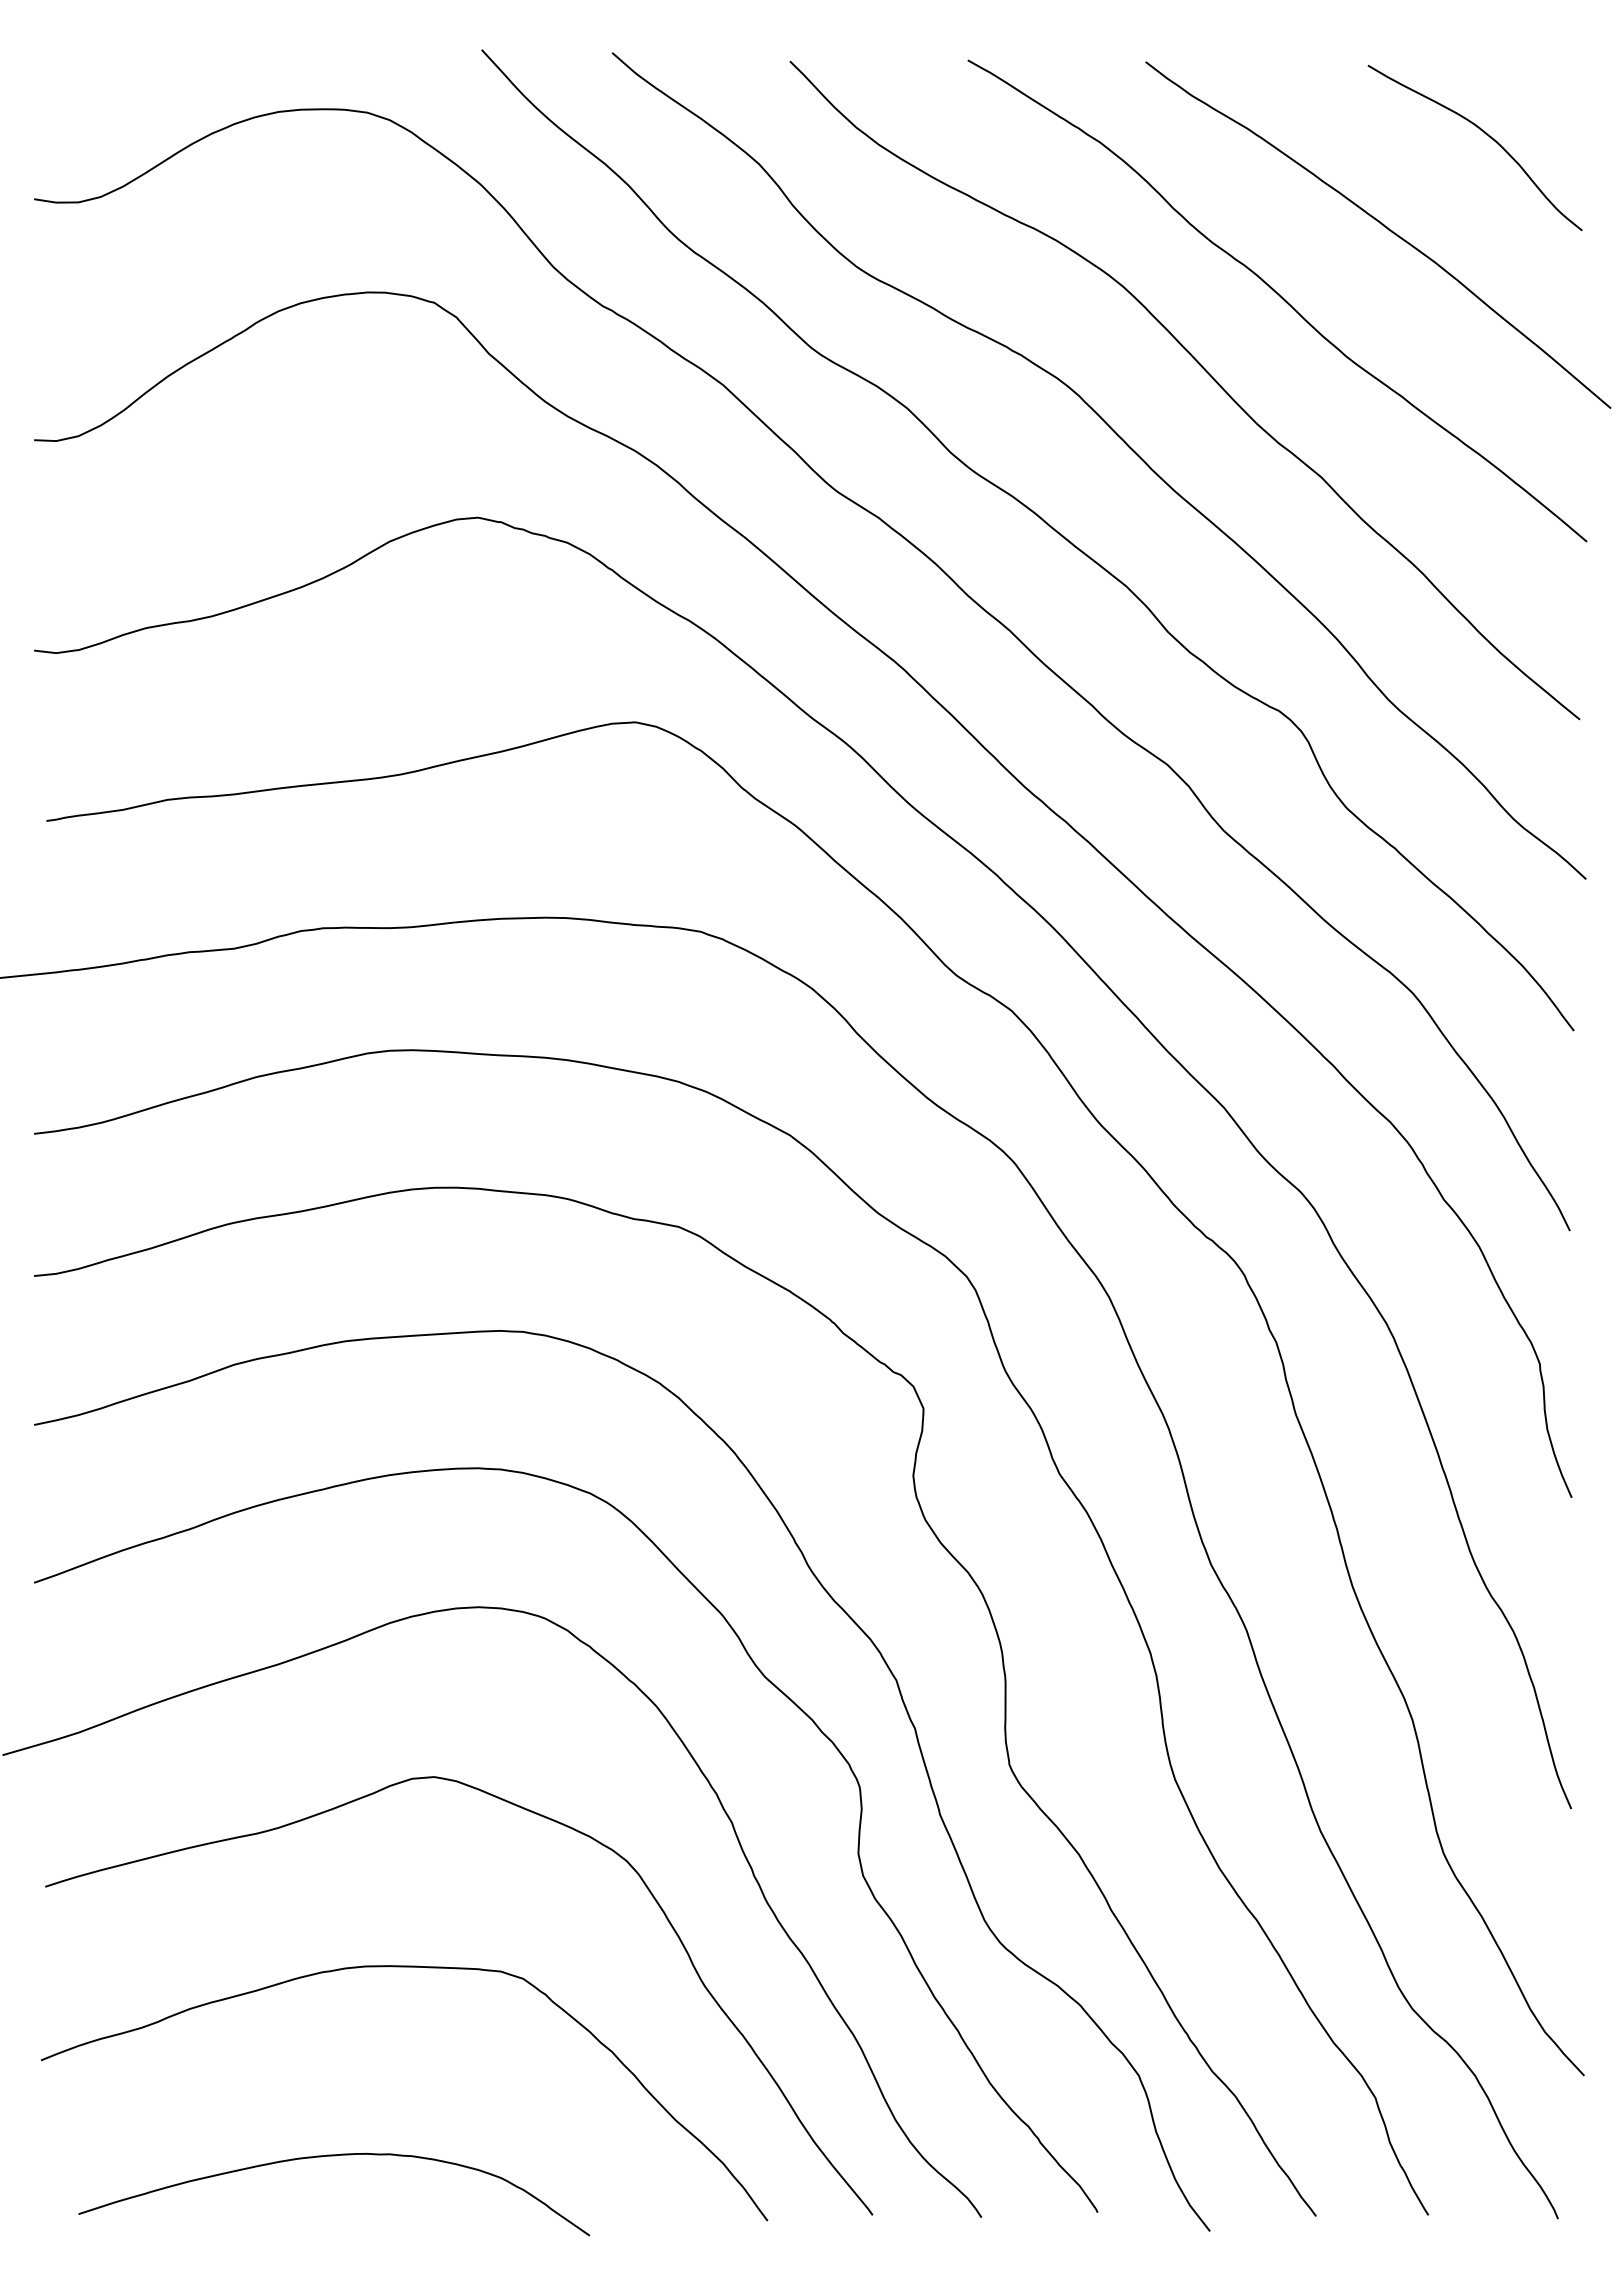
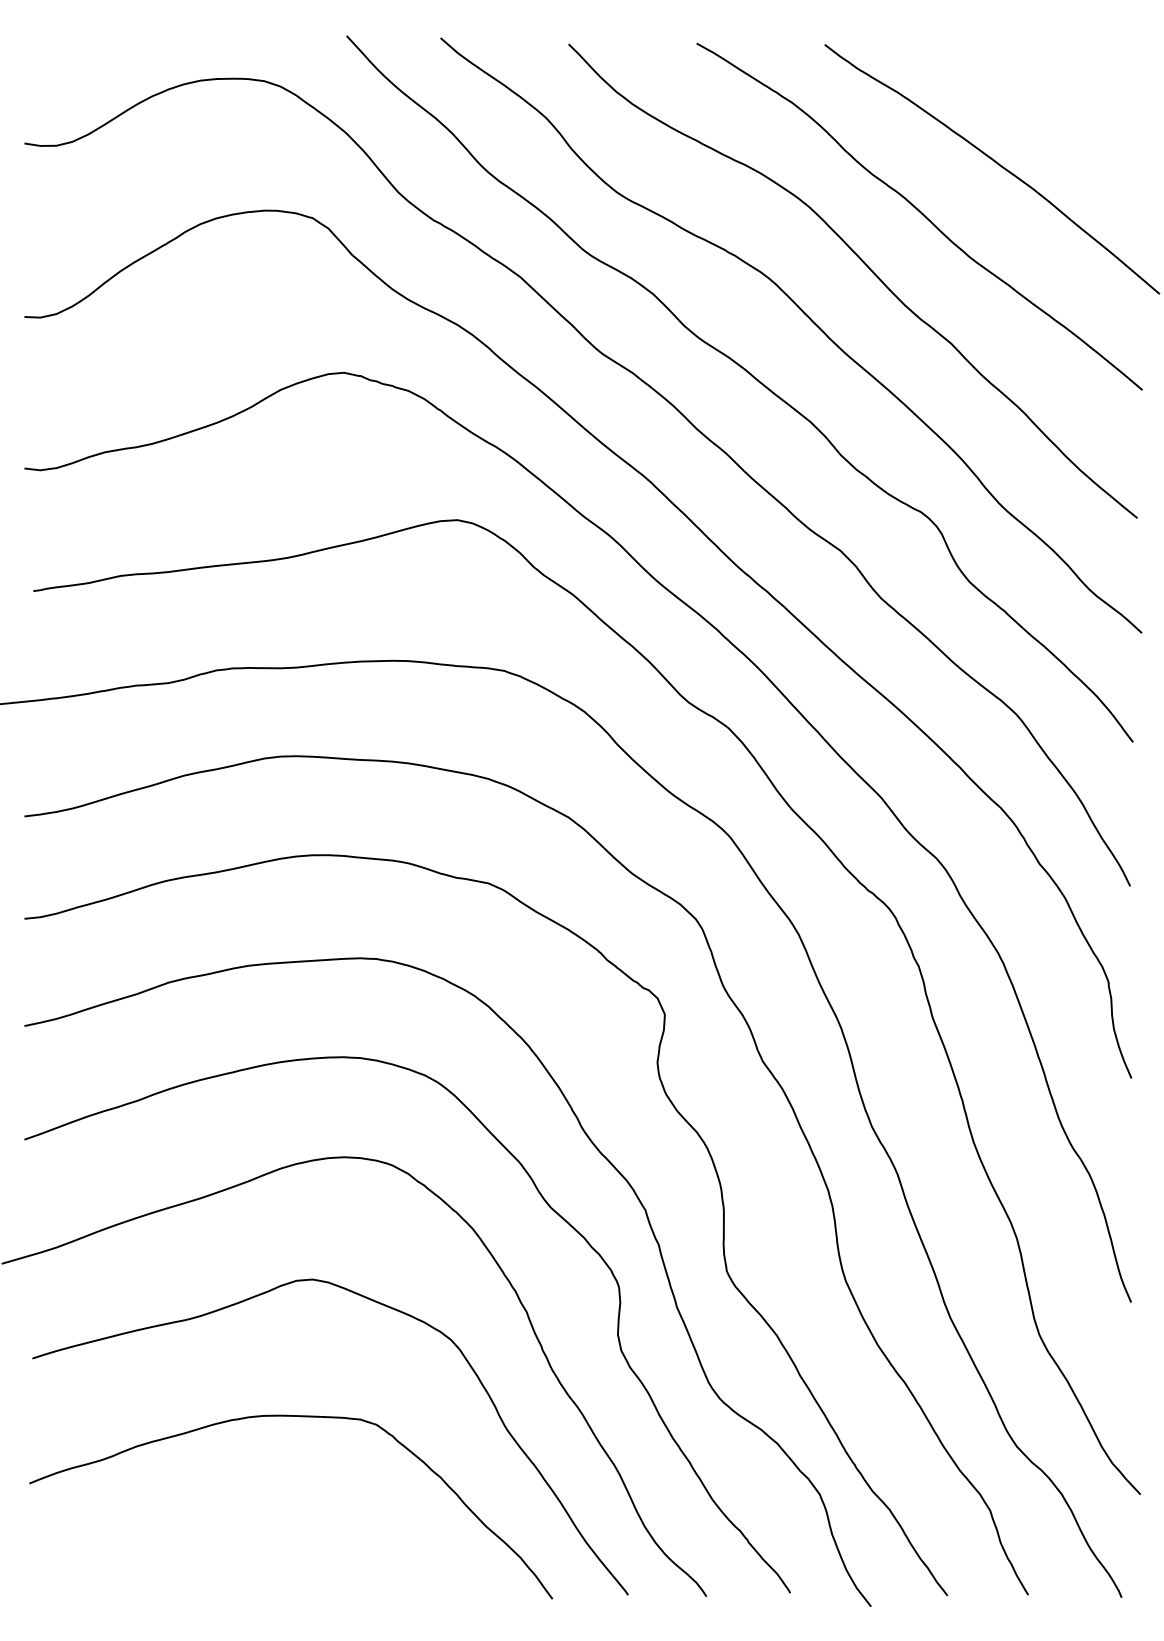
curve: (1485, 134) -> (1069, 96), removed
curve: (334, 2156) -> (240, 1552), removed

